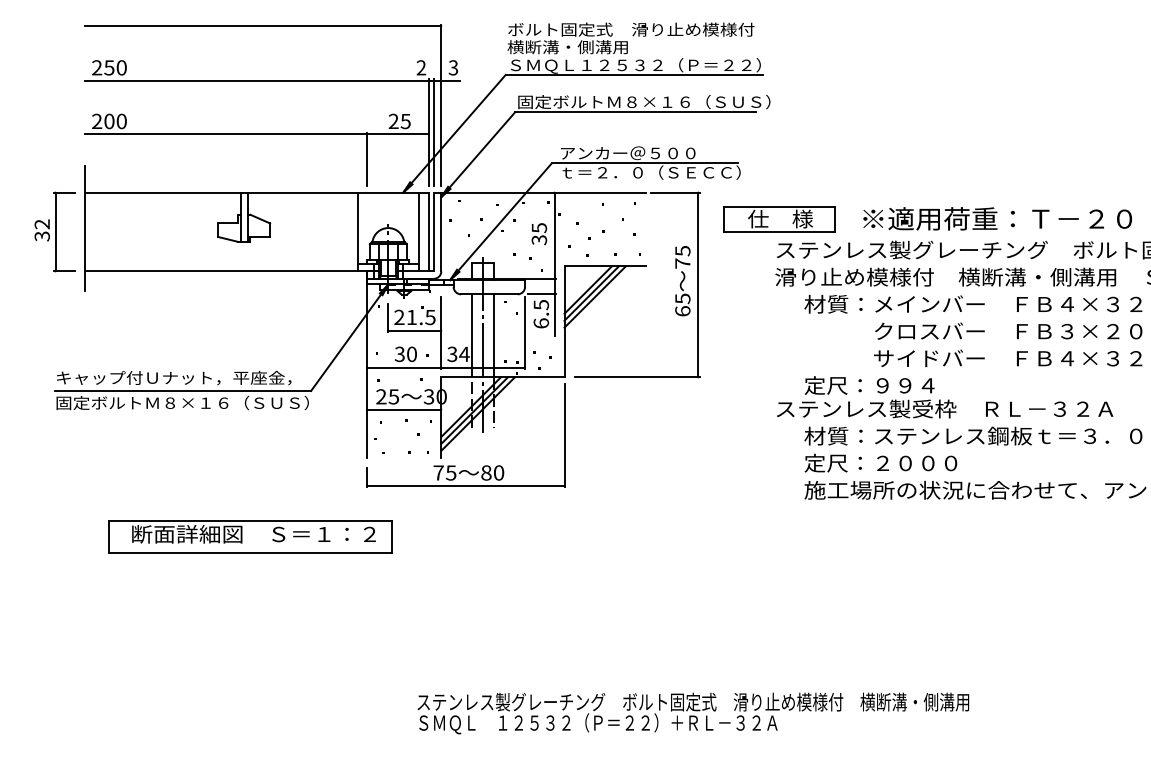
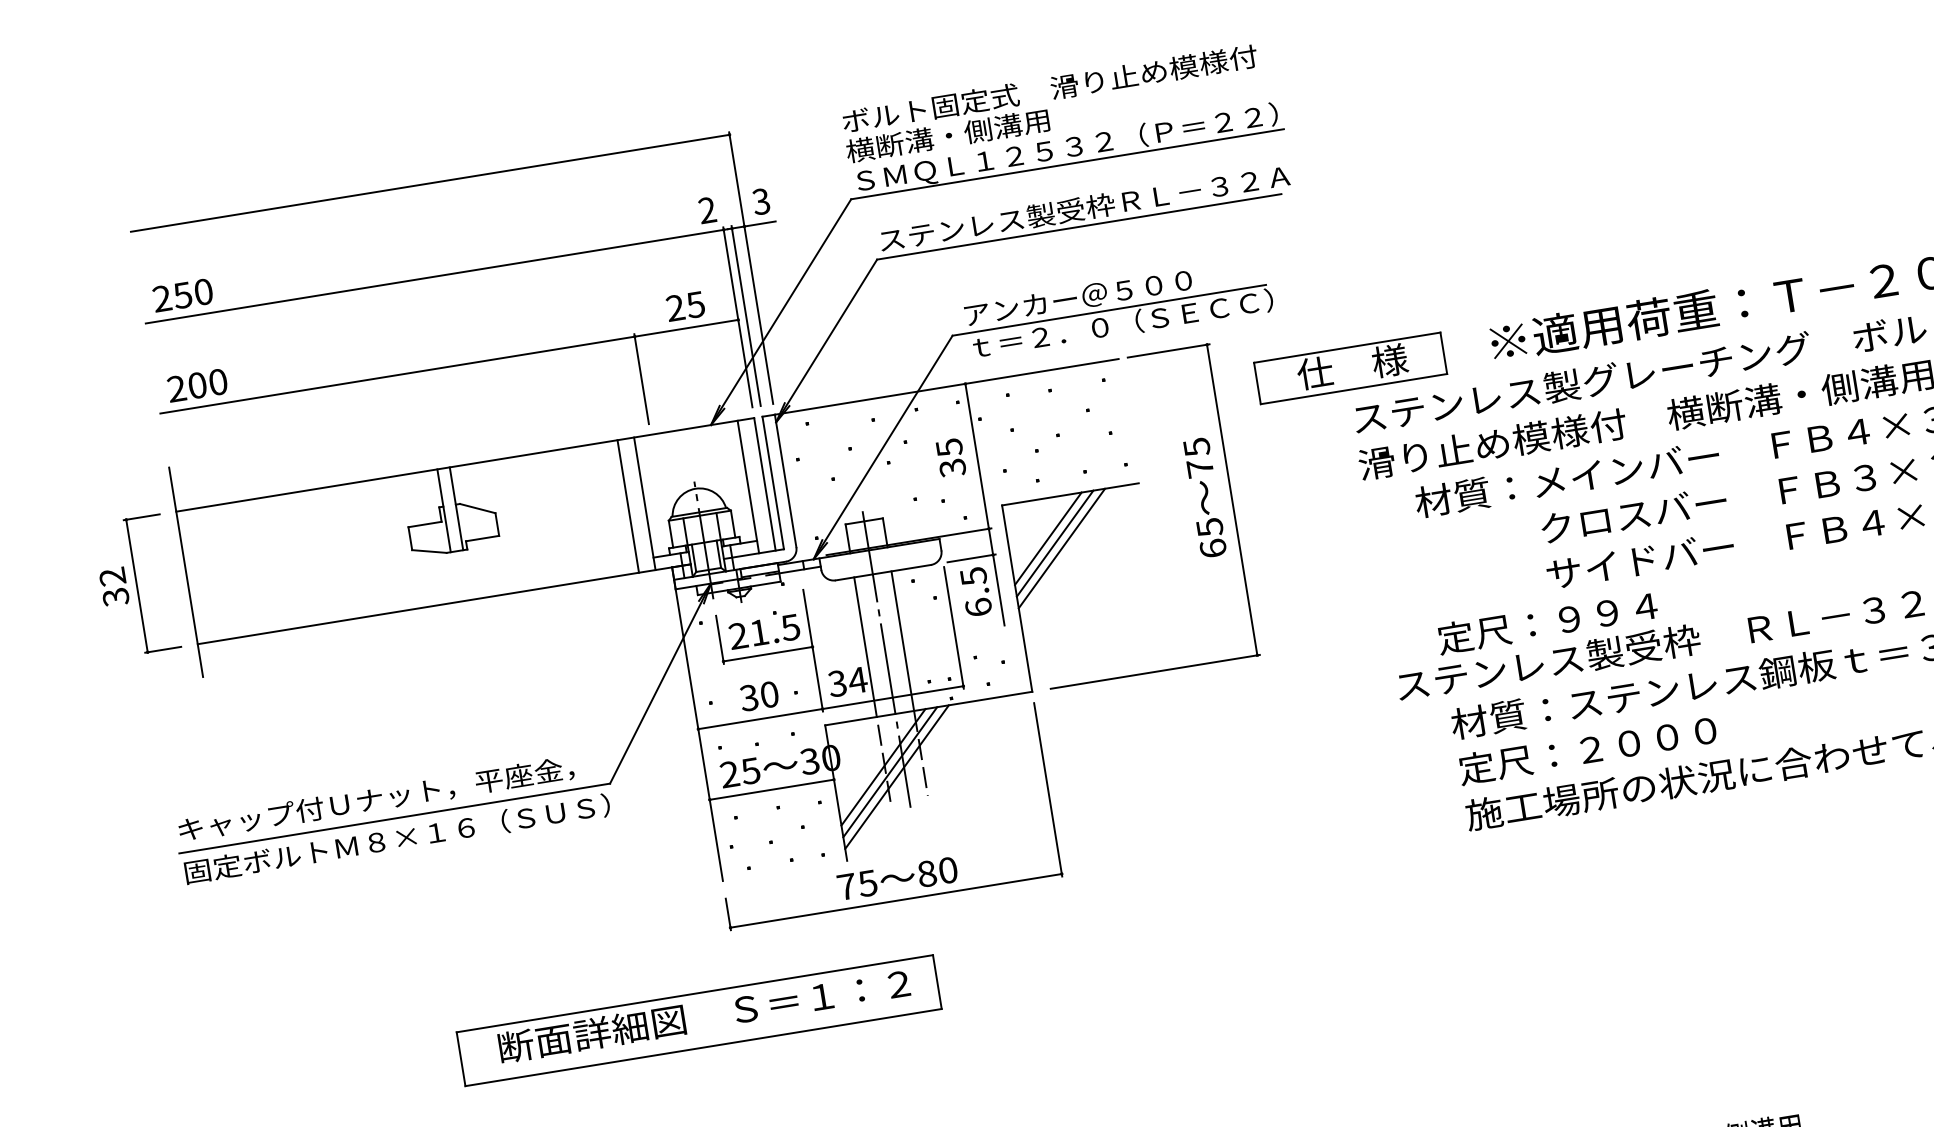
text: (644, 102) -> (1091, 207), 固定ボルトＭ８×１６（ＳＵＳ） -> ステンレス製受枠ＲＬ－３２Ａ
line: (347, 231) -> (627, 505), added
part: (250, 536) -> (699, 1020), moved

